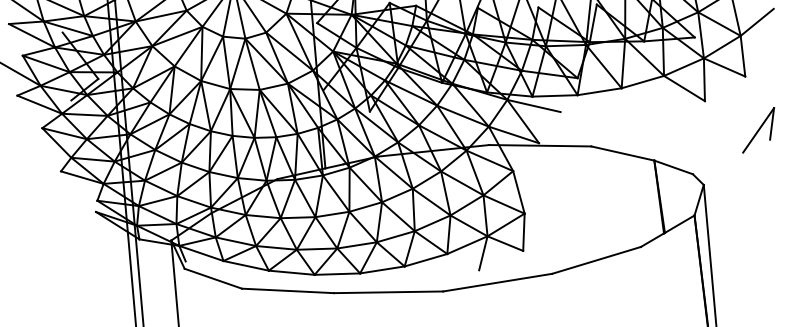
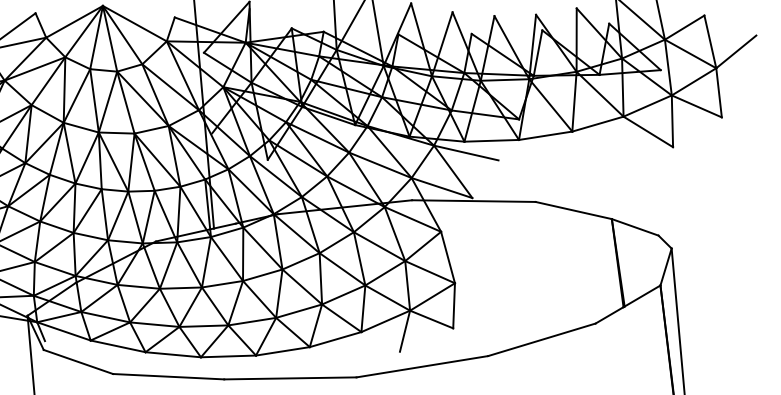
part: (758, 130) -> (737, 182), removed

